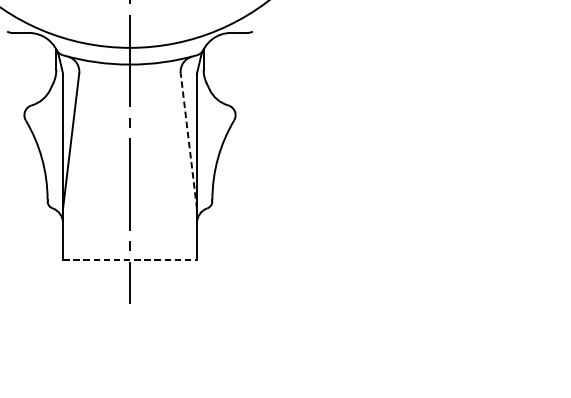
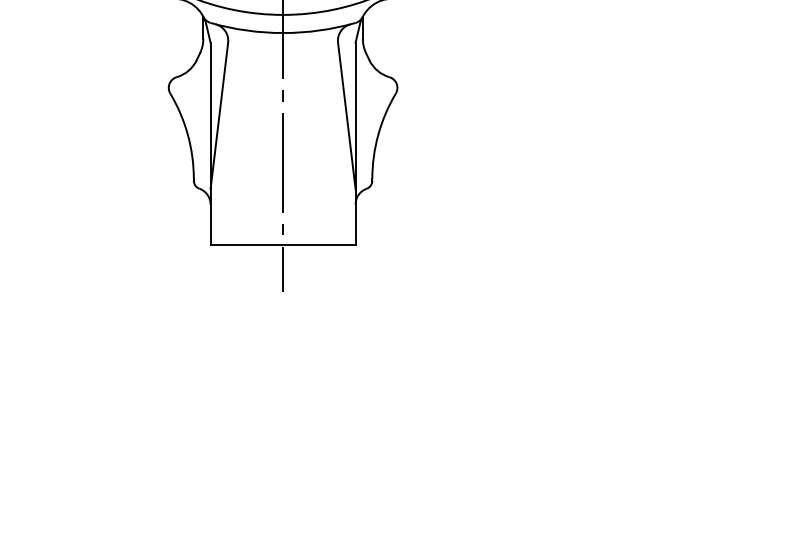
line: (188, 140) -> (346, 115), dashed -> solid
line: (130, 259) -> (283, 244), dashed -> solid

